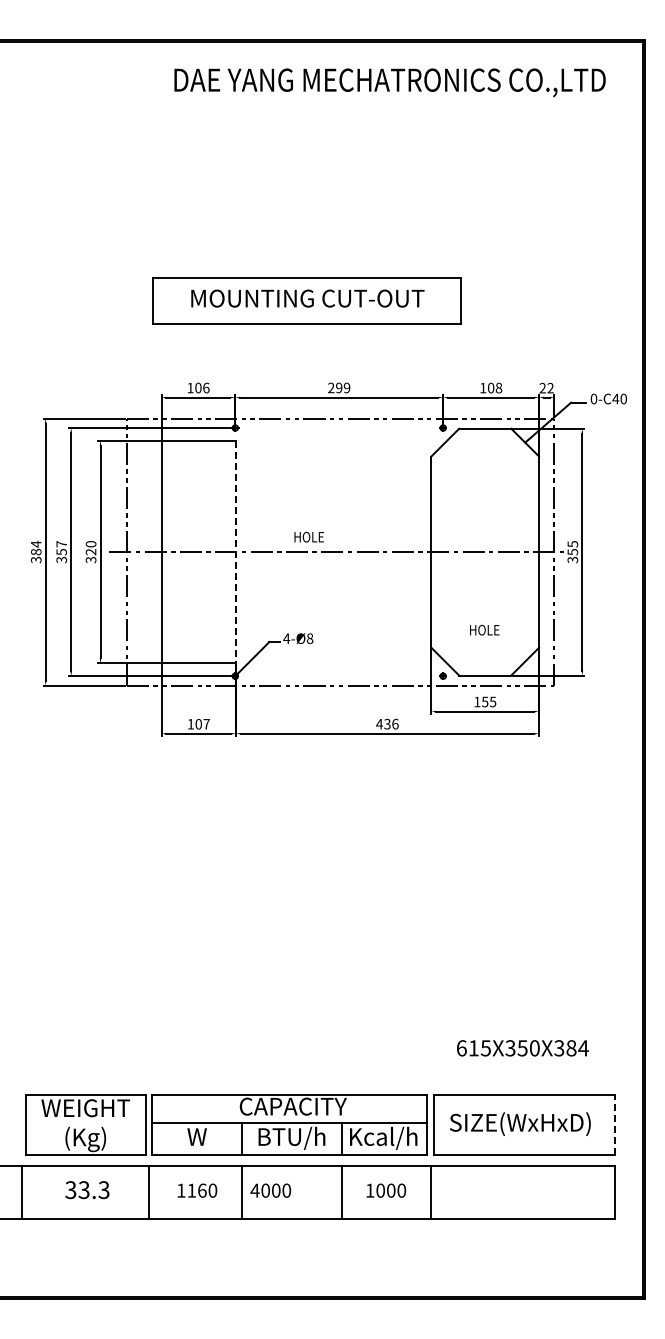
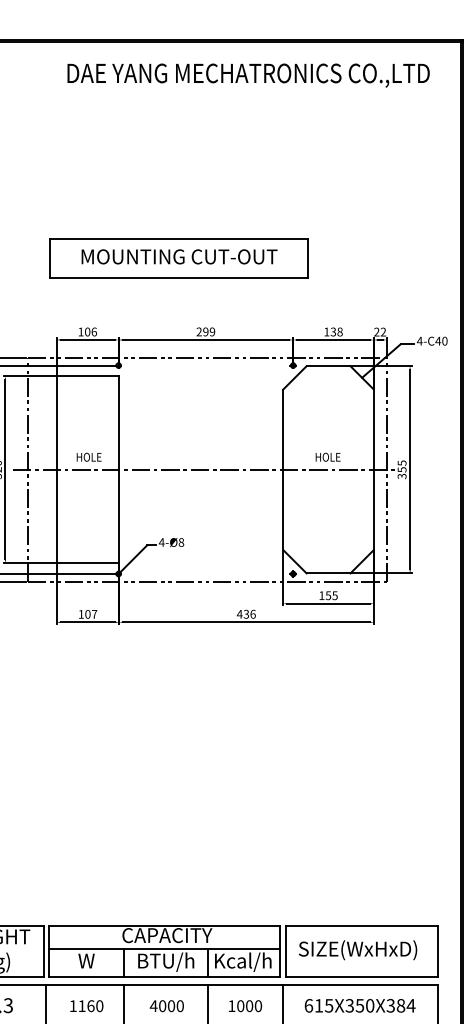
text: (491, 388) -> (333, 332), 108 -> 138
text: (593, 398) -> (419, 340), 0-C40 -> 4-C40
text: (308, 536) -> (88, 456), moved
line: (236, 552) -> (119, 470), dashed -> solid
text: (484, 629) -> (327, 456), moved
text: (522, 1048) -> (359, 1005), moved
line: (614, 1124) -> (437, 950), dashed -> solid
text: (270, 1190) -> (166, 1005), moved

